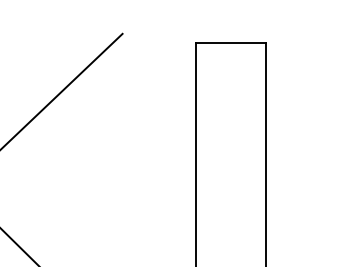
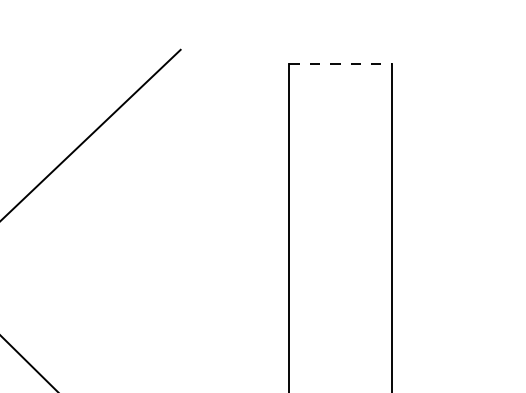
line: (231, 43) -> (341, 64), solid -> dashed

